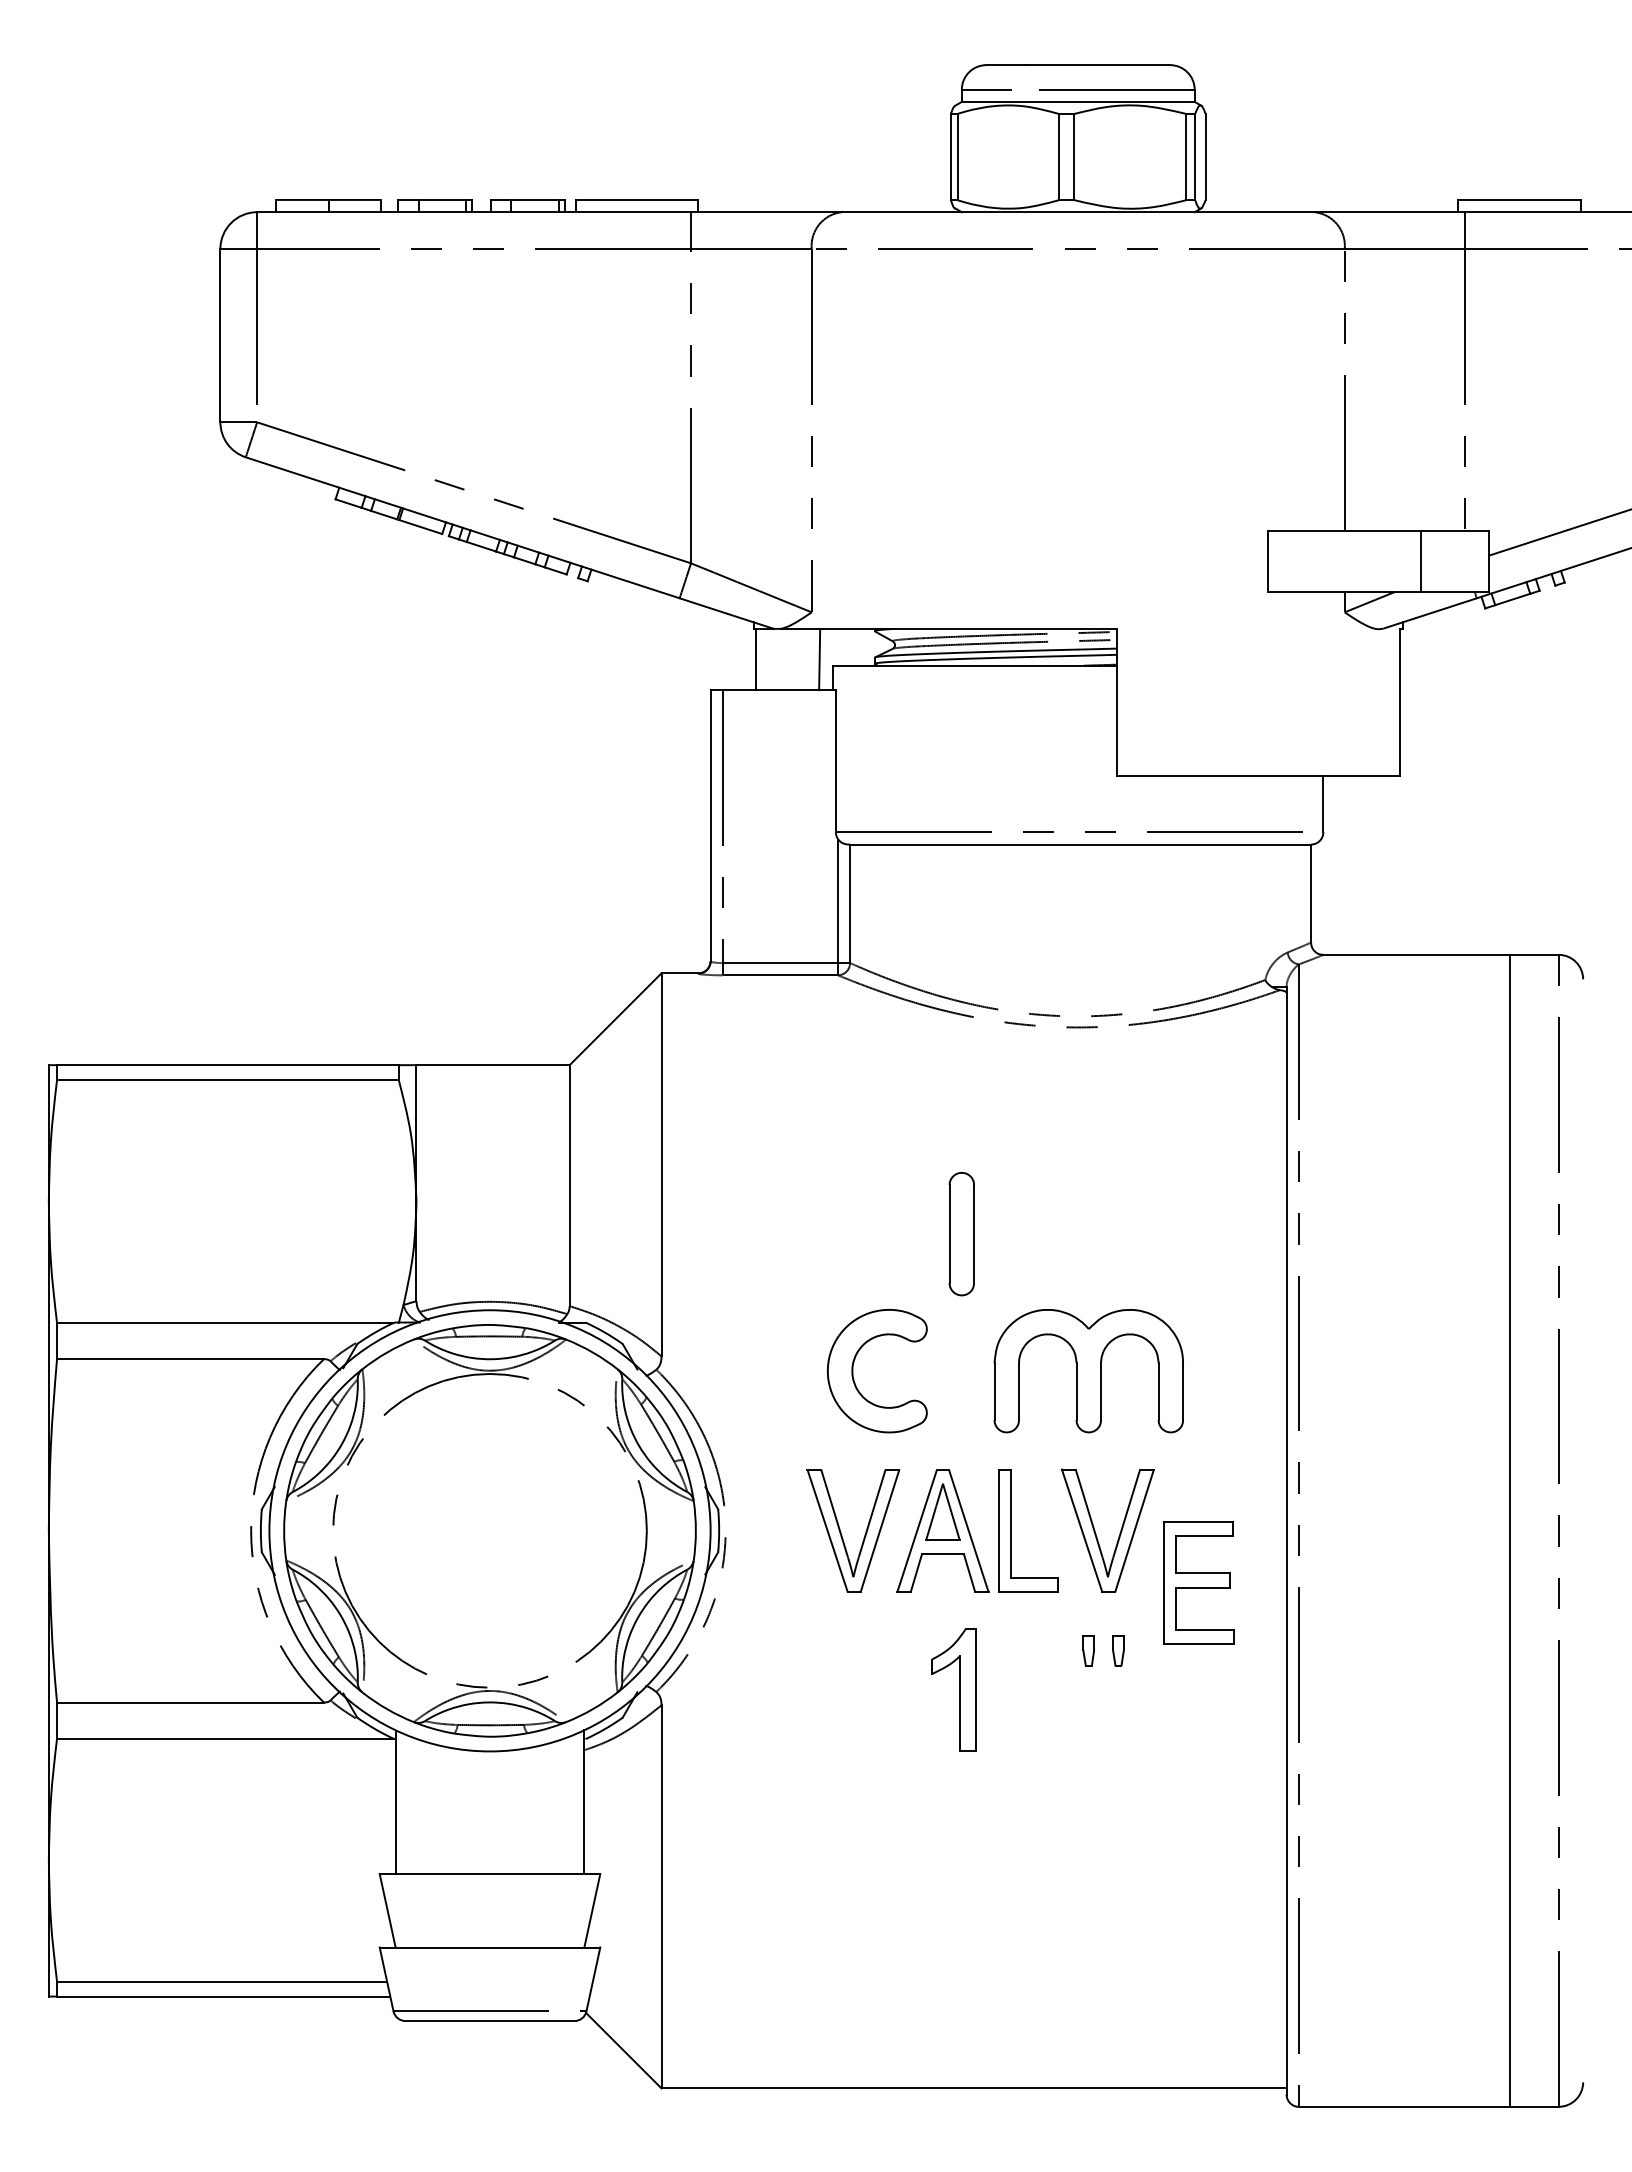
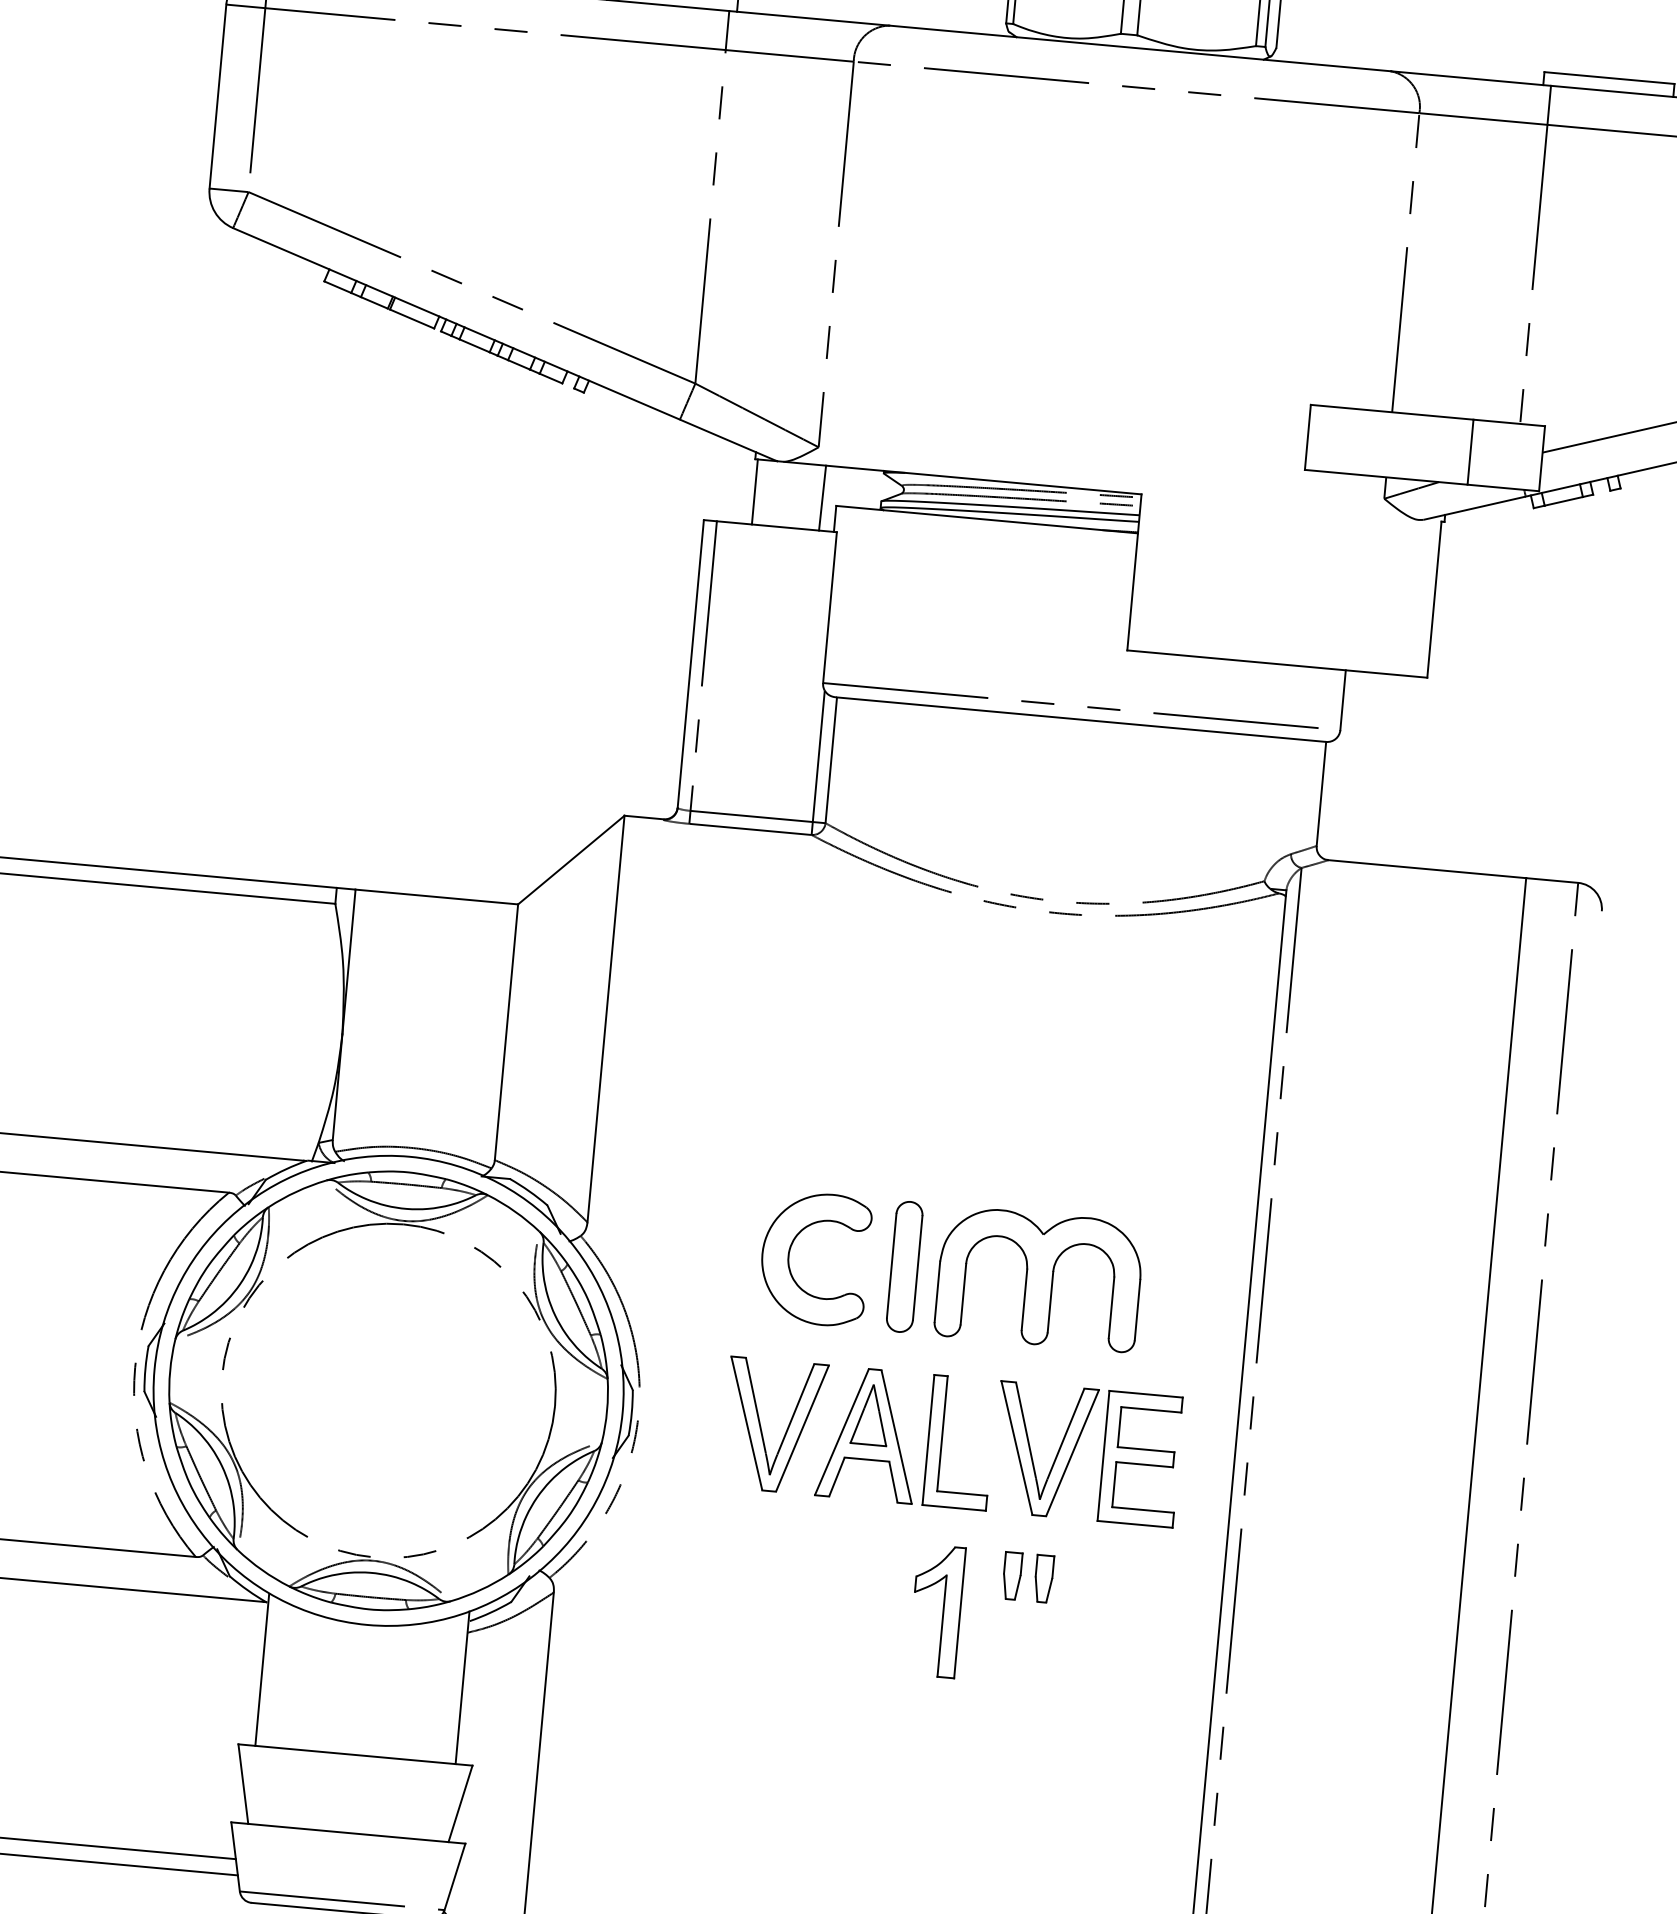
part: (961, 1234) -> (904, 1267), moved
part: (1198, 1582) -> (1140, 1458), moved
part: (1088, 1650) -> (1012, 1575), size x1.43
part: (1118, 1650) -> (1043, 1578), size x1.43
part: (953, 1689) -> (936, 1610), moved

